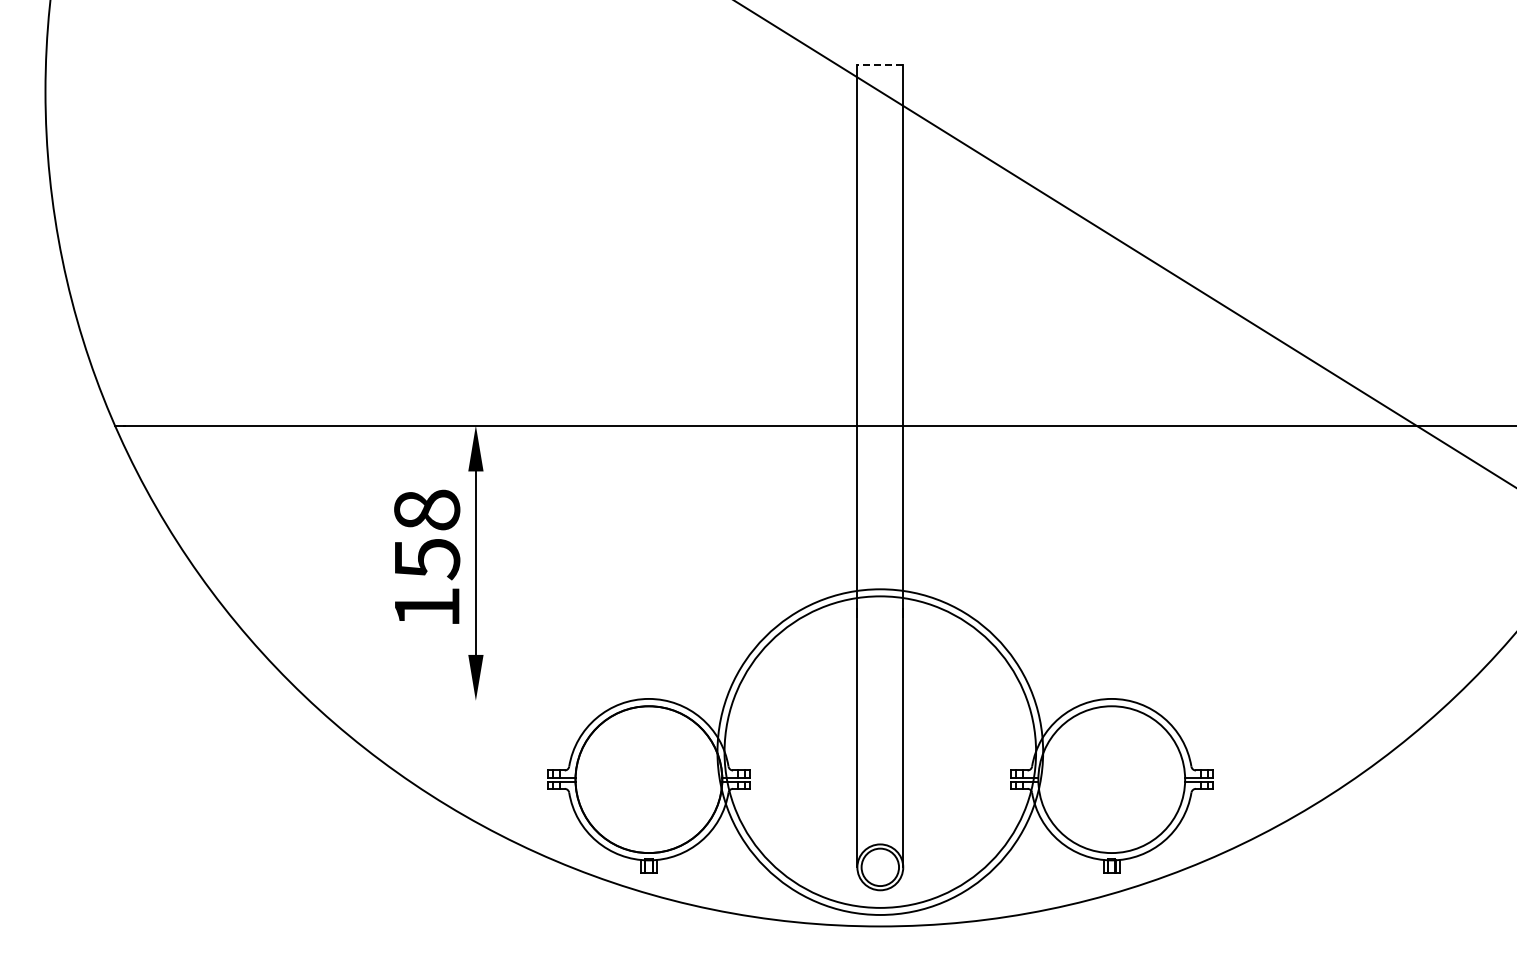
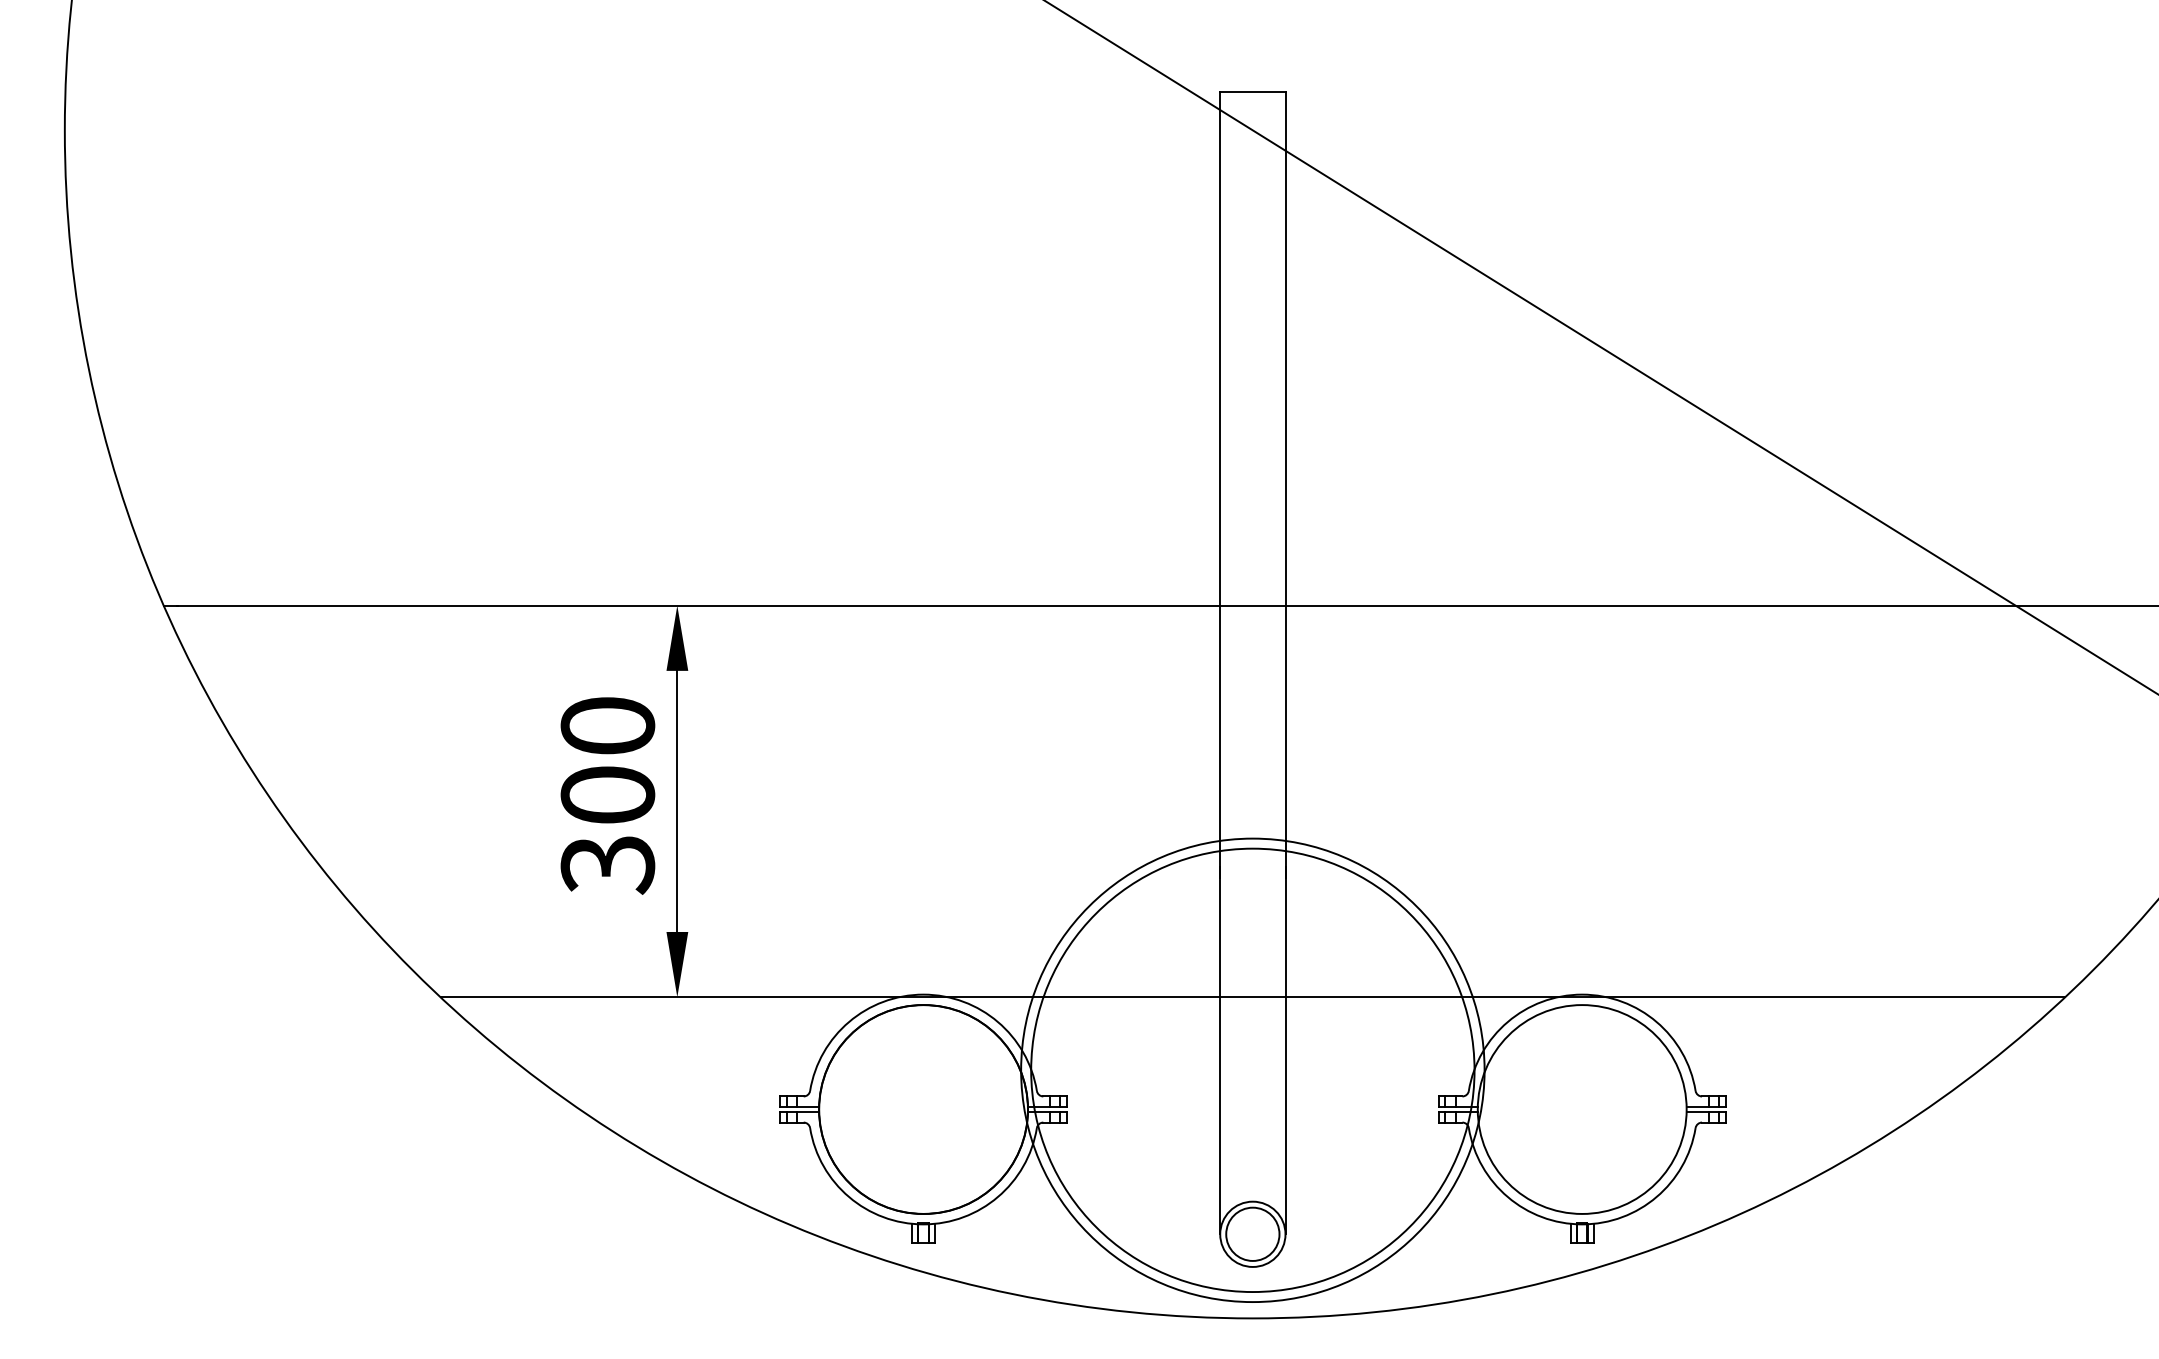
line: (880, 64) -> (1253, 91), dashed -> solid
text: (427, 558) -> (608, 794), 158 -> 300
line: (880, 700) -> (1253, 996), added

